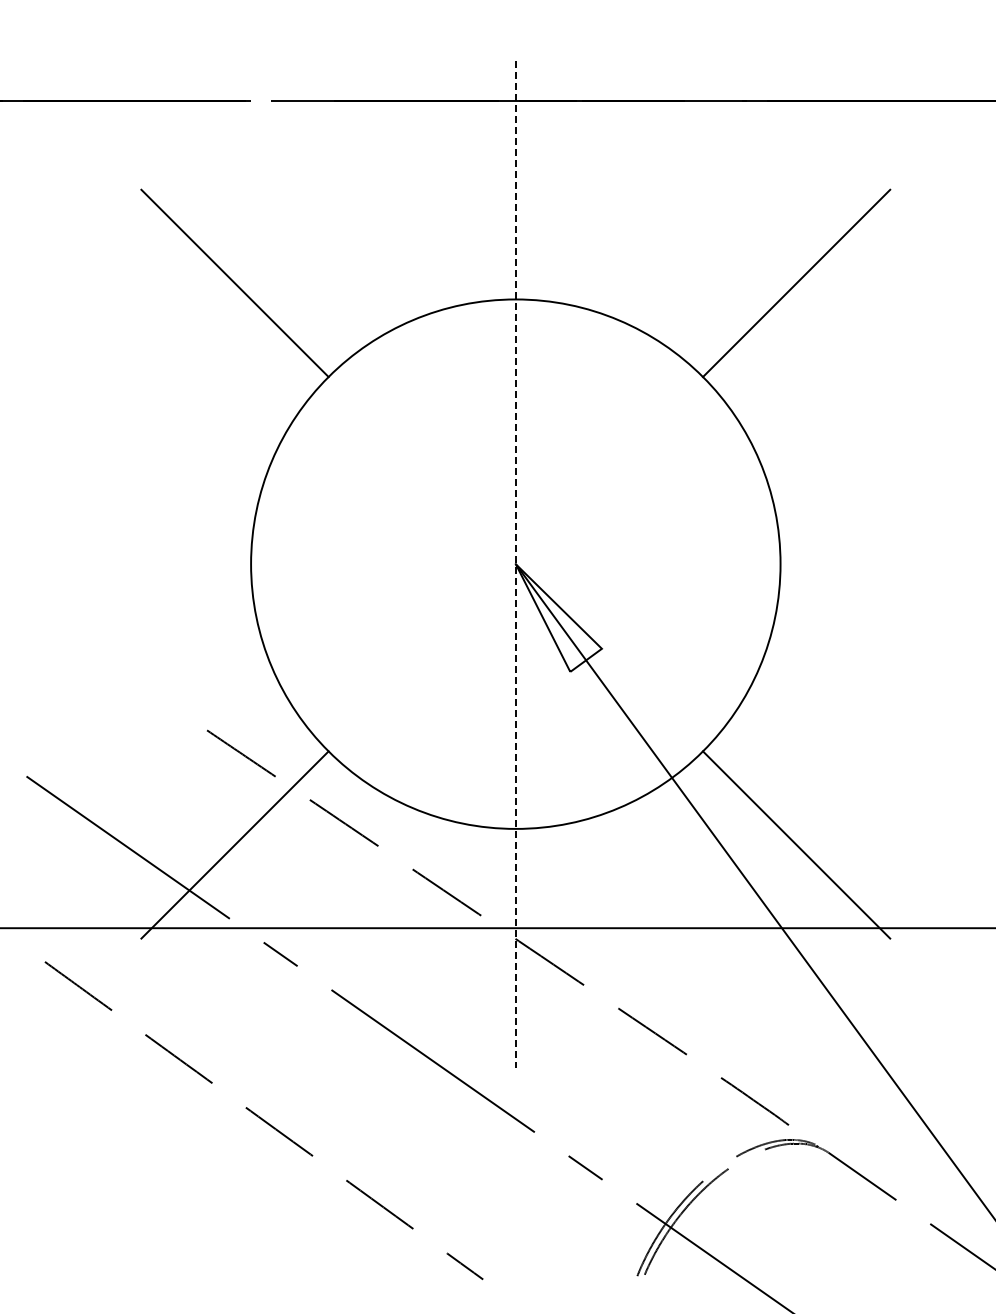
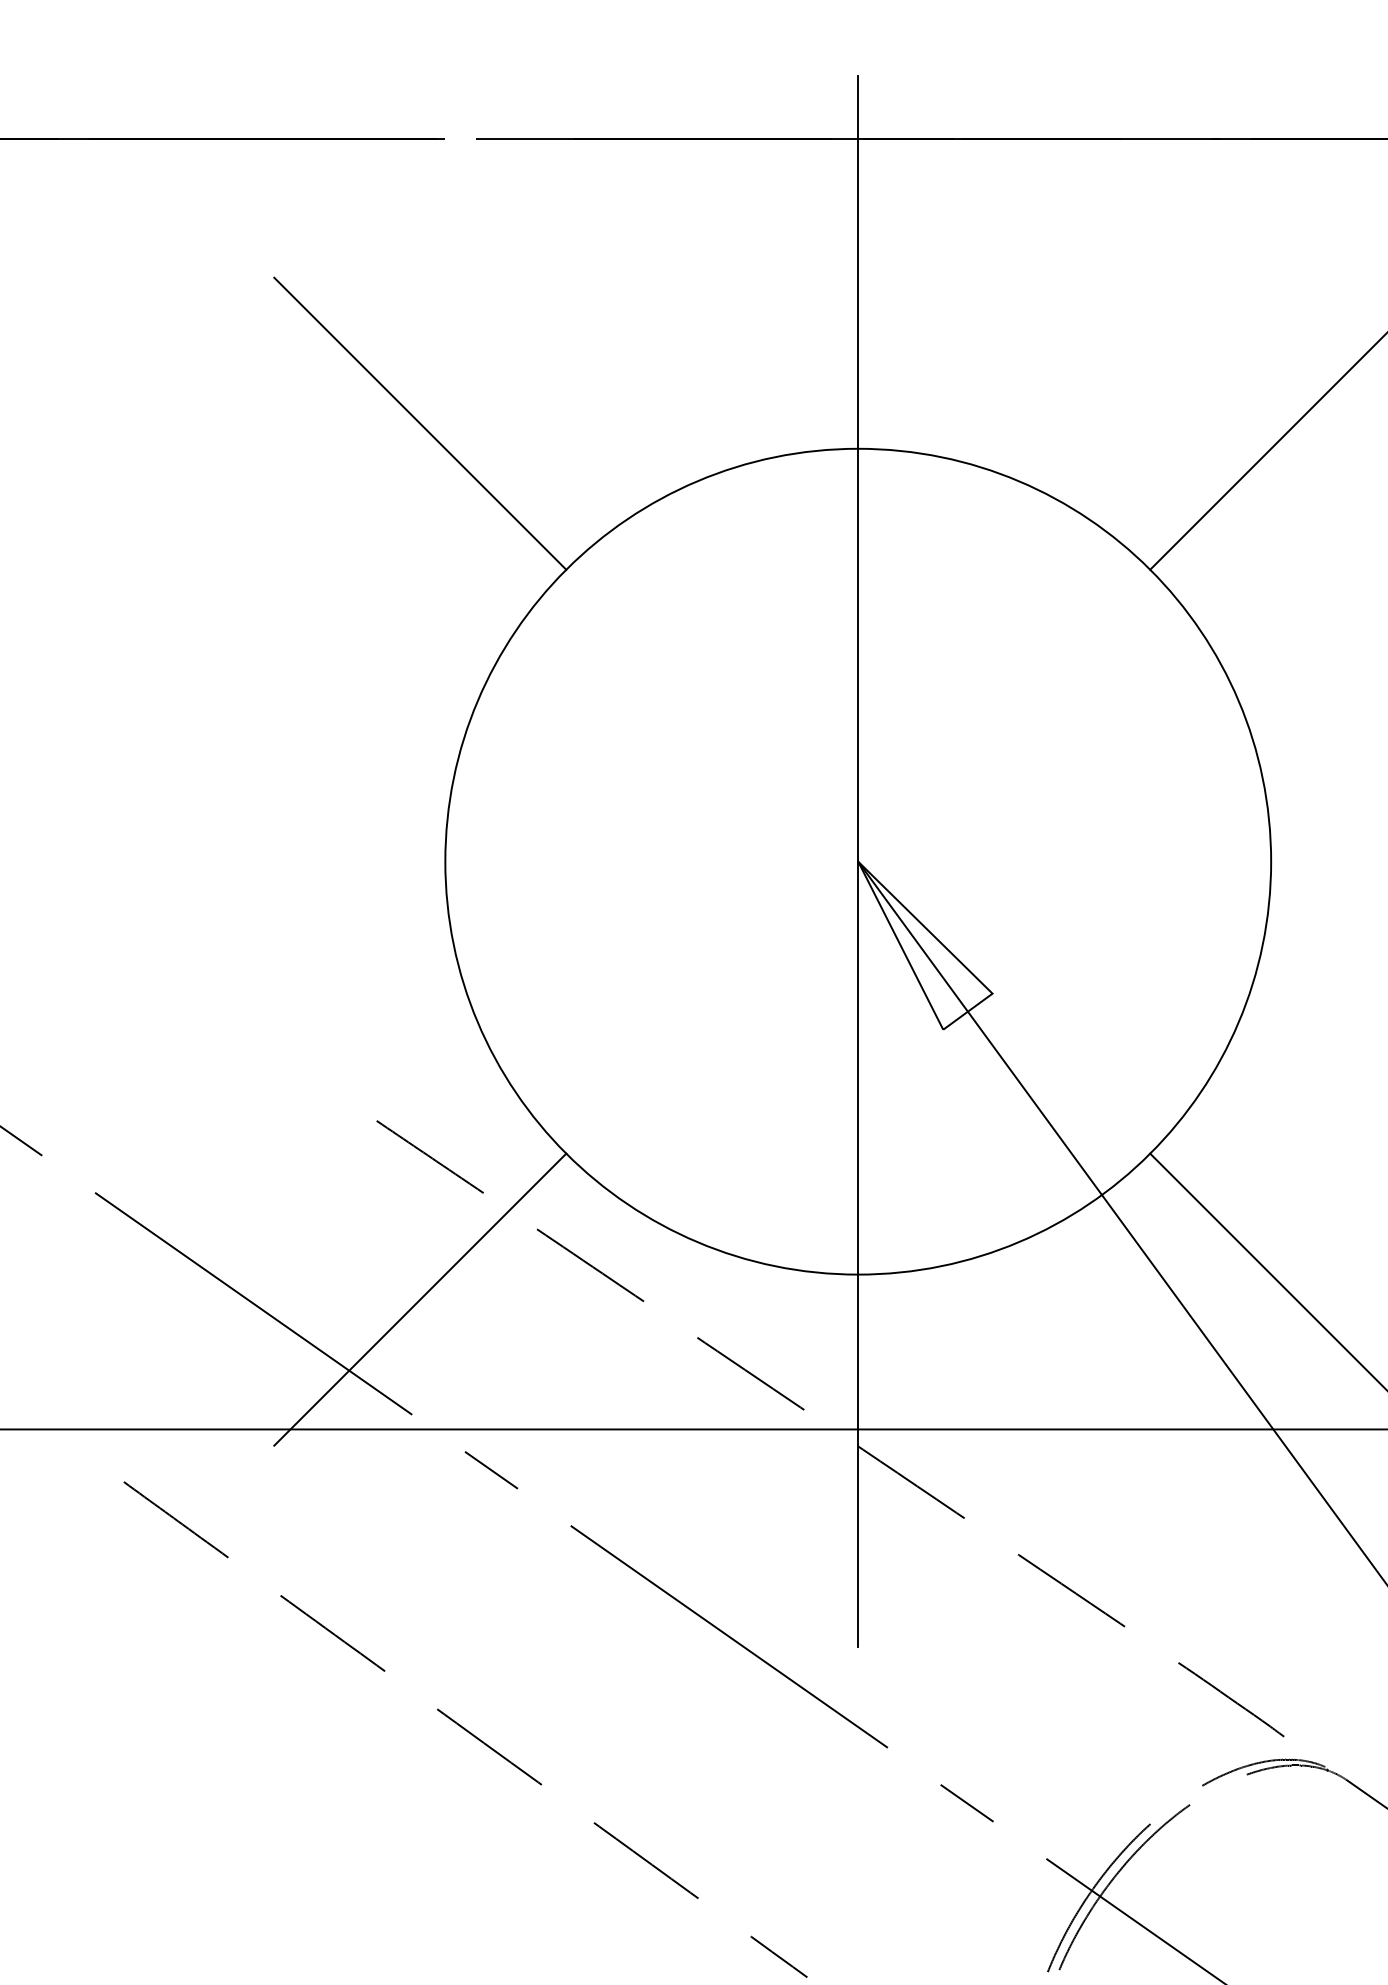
line: (515, 564) -> (857, 862), dashed -> solid

